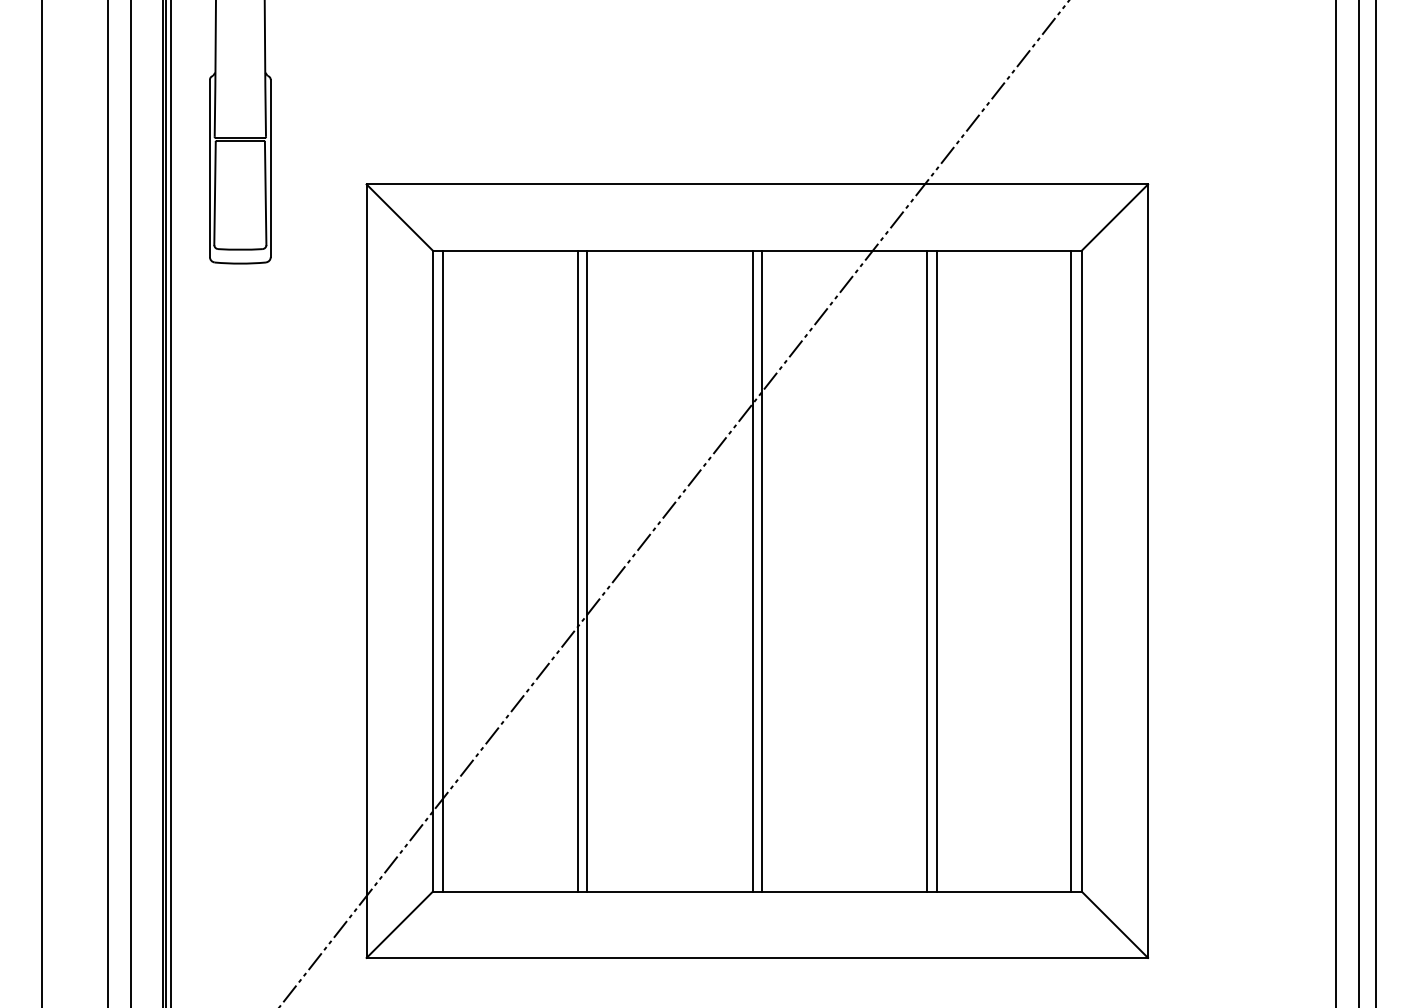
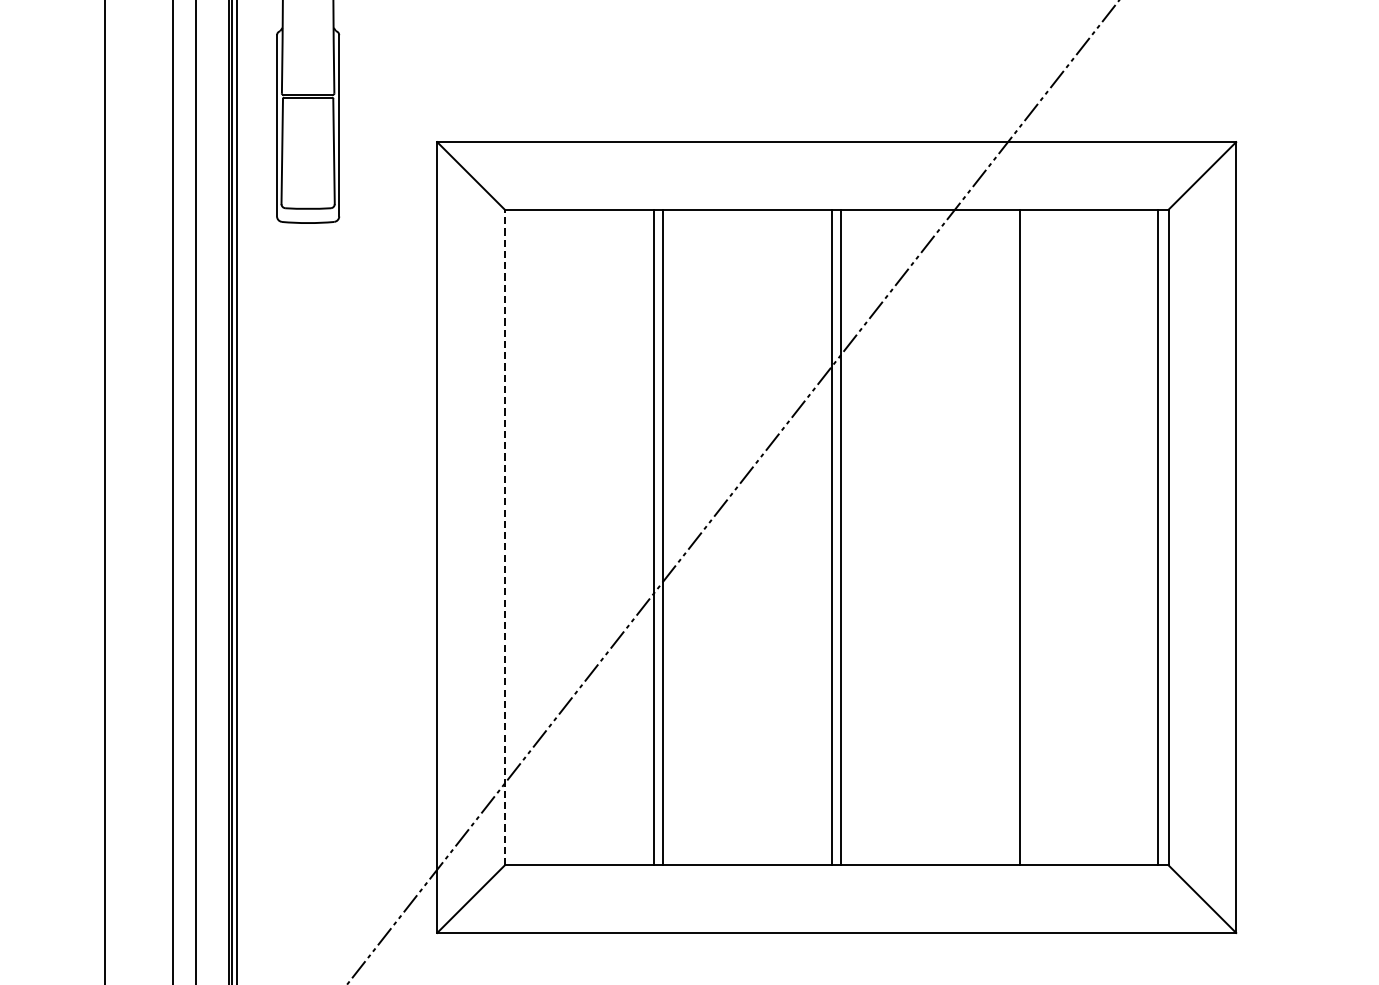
line: (443, 570) -> (515, 536), removed
line: (927, 570) -> (1010, 536), removed
line: (432, 571) -> (504, 537), solid -> dashed

